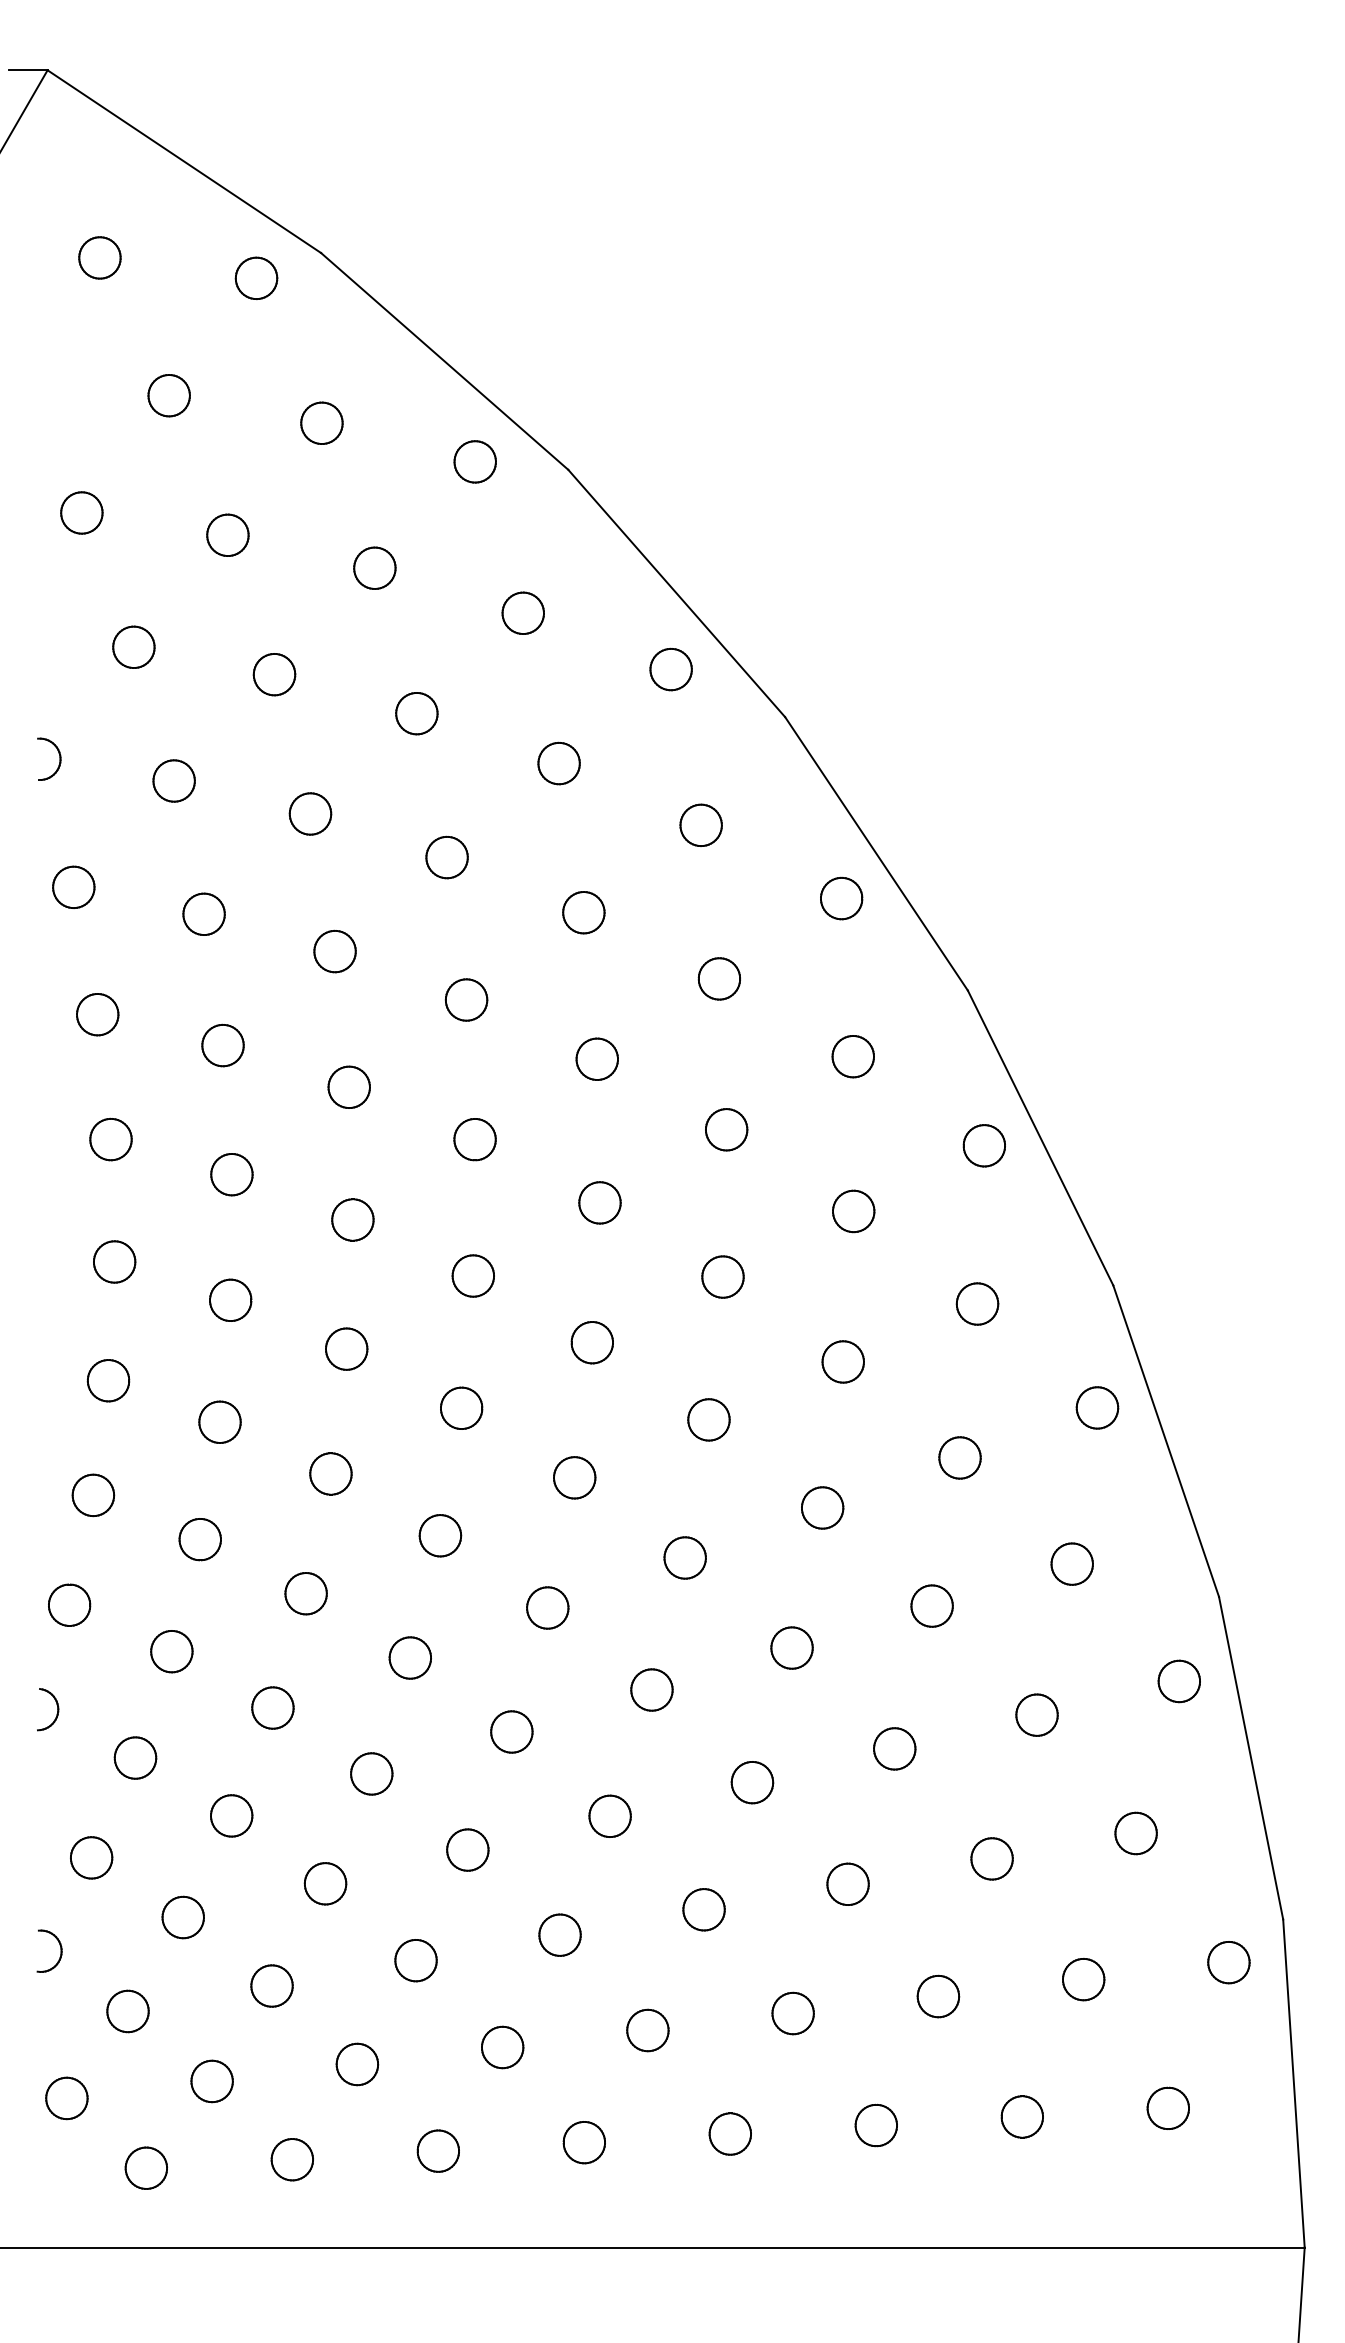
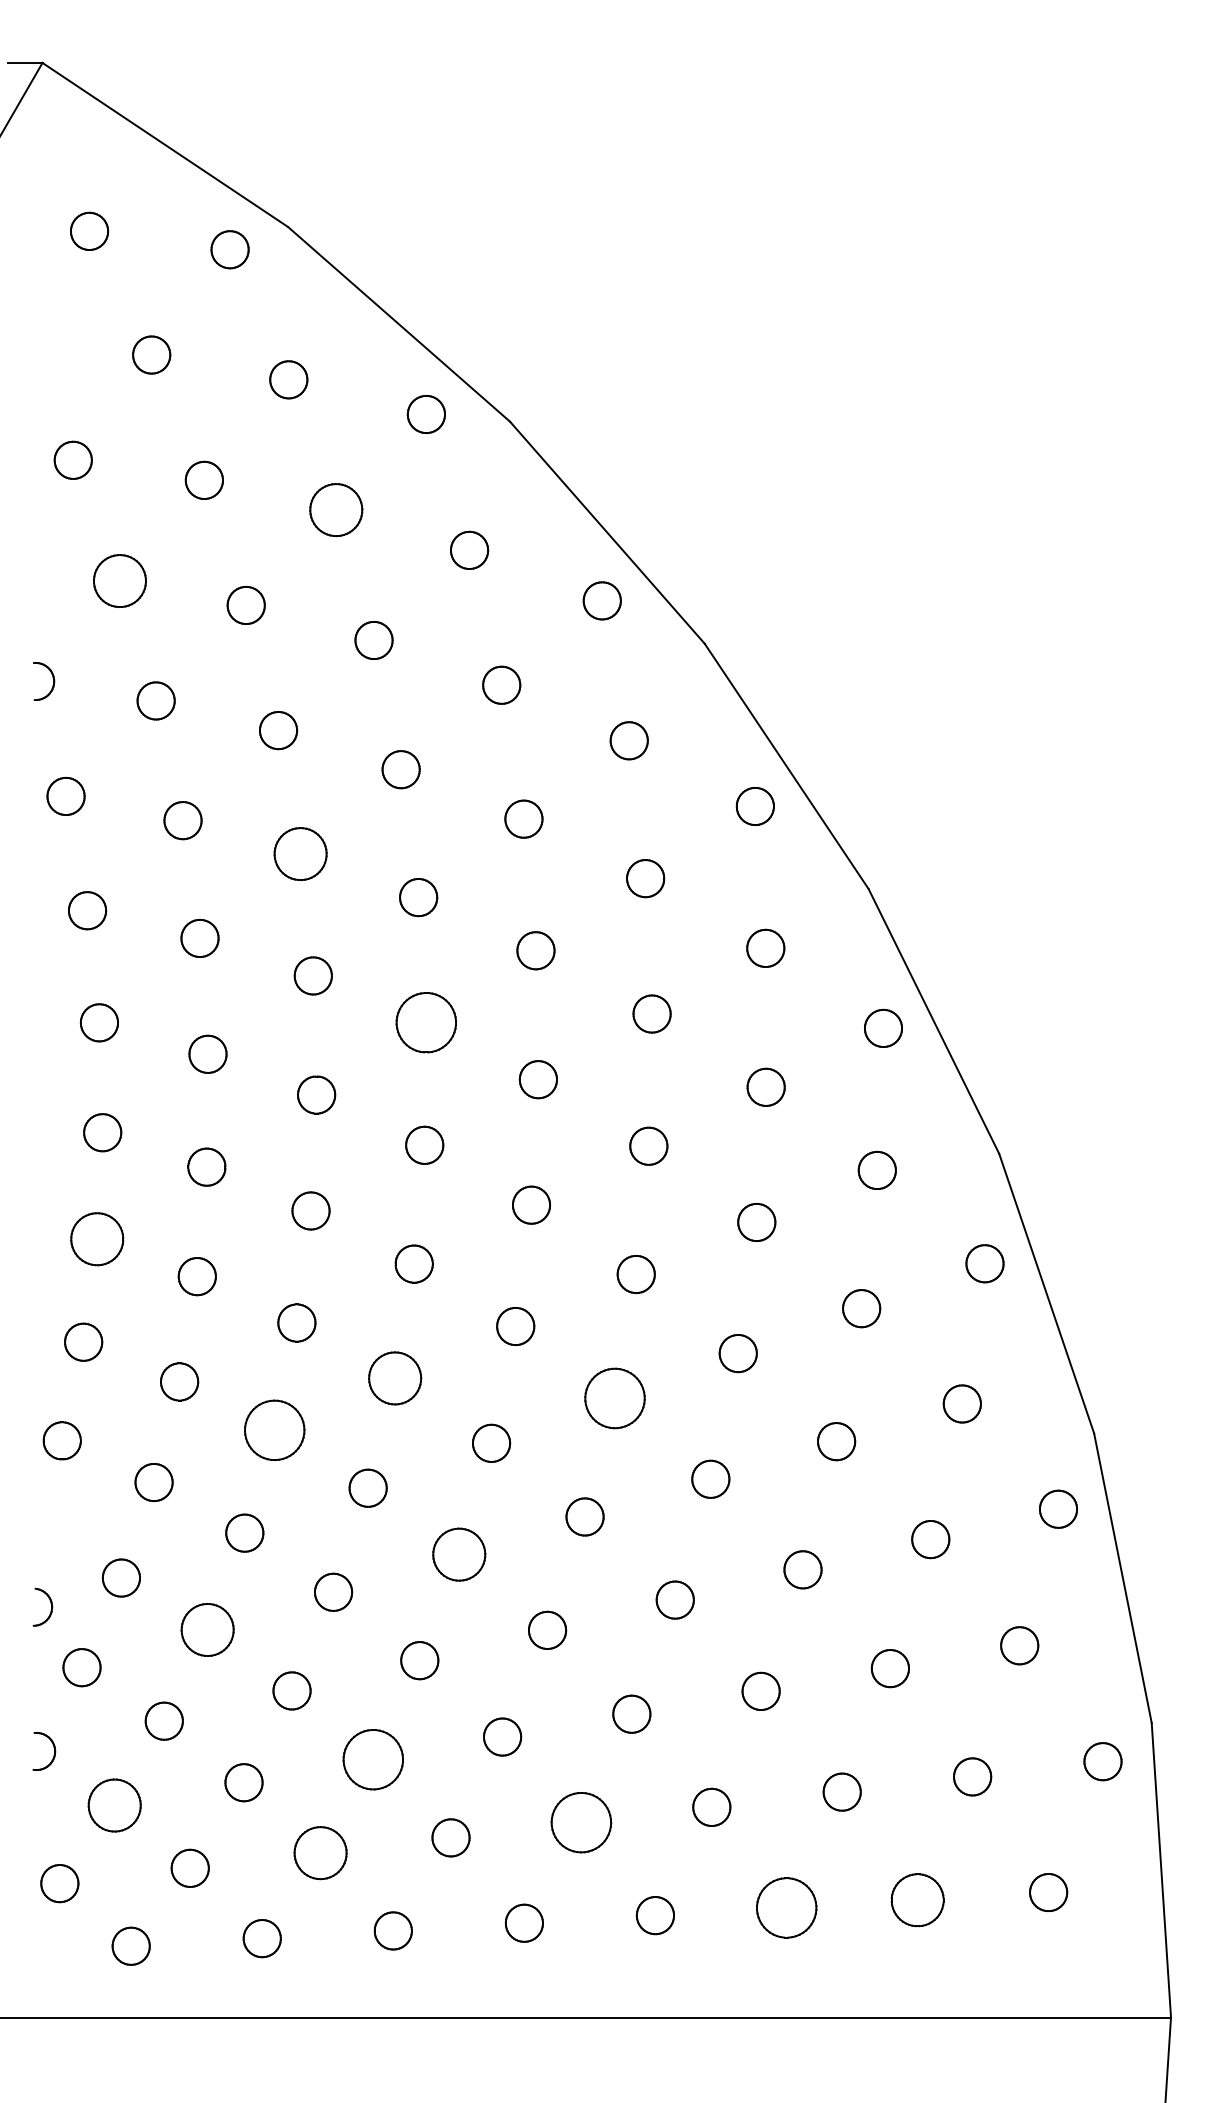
part: (374, 567) -> (335, 509), size x1.4
part: (133, 646) -> (119, 580), size x1.4
part: (334, 951) -> (300, 854), size x1.4
part: (474, 1139) -> (425, 1022), size x1.6
part: (108, 1380) -> (97, 1239), size x1.4
part: (440, 1535) -> (395, 1378), size x1.4
part: (684, 1557) -> (614, 1398), size x1.6
part: (305, 1593) -> (274, 1430), size x1.6
part: (56, 1705) -> (50, 1603), moved
part: (511, 1731) -> (458, 1554), size x1.4
part: (231, 1815) -> (207, 1629), size x1.4
part: (415, 1960) -> (372, 1759), size x1.6
part: (127, 2011) -> (114, 1805), size x1.4
part: (647, 2030) -> (581, 1822), size x1.6
part: (357, 2064) -> (320, 1853), size x1.4
part: (1021, 2116) -> (916, 1899), size x1.4
part: (875, 2125) -> (785, 1907), size x1.6

